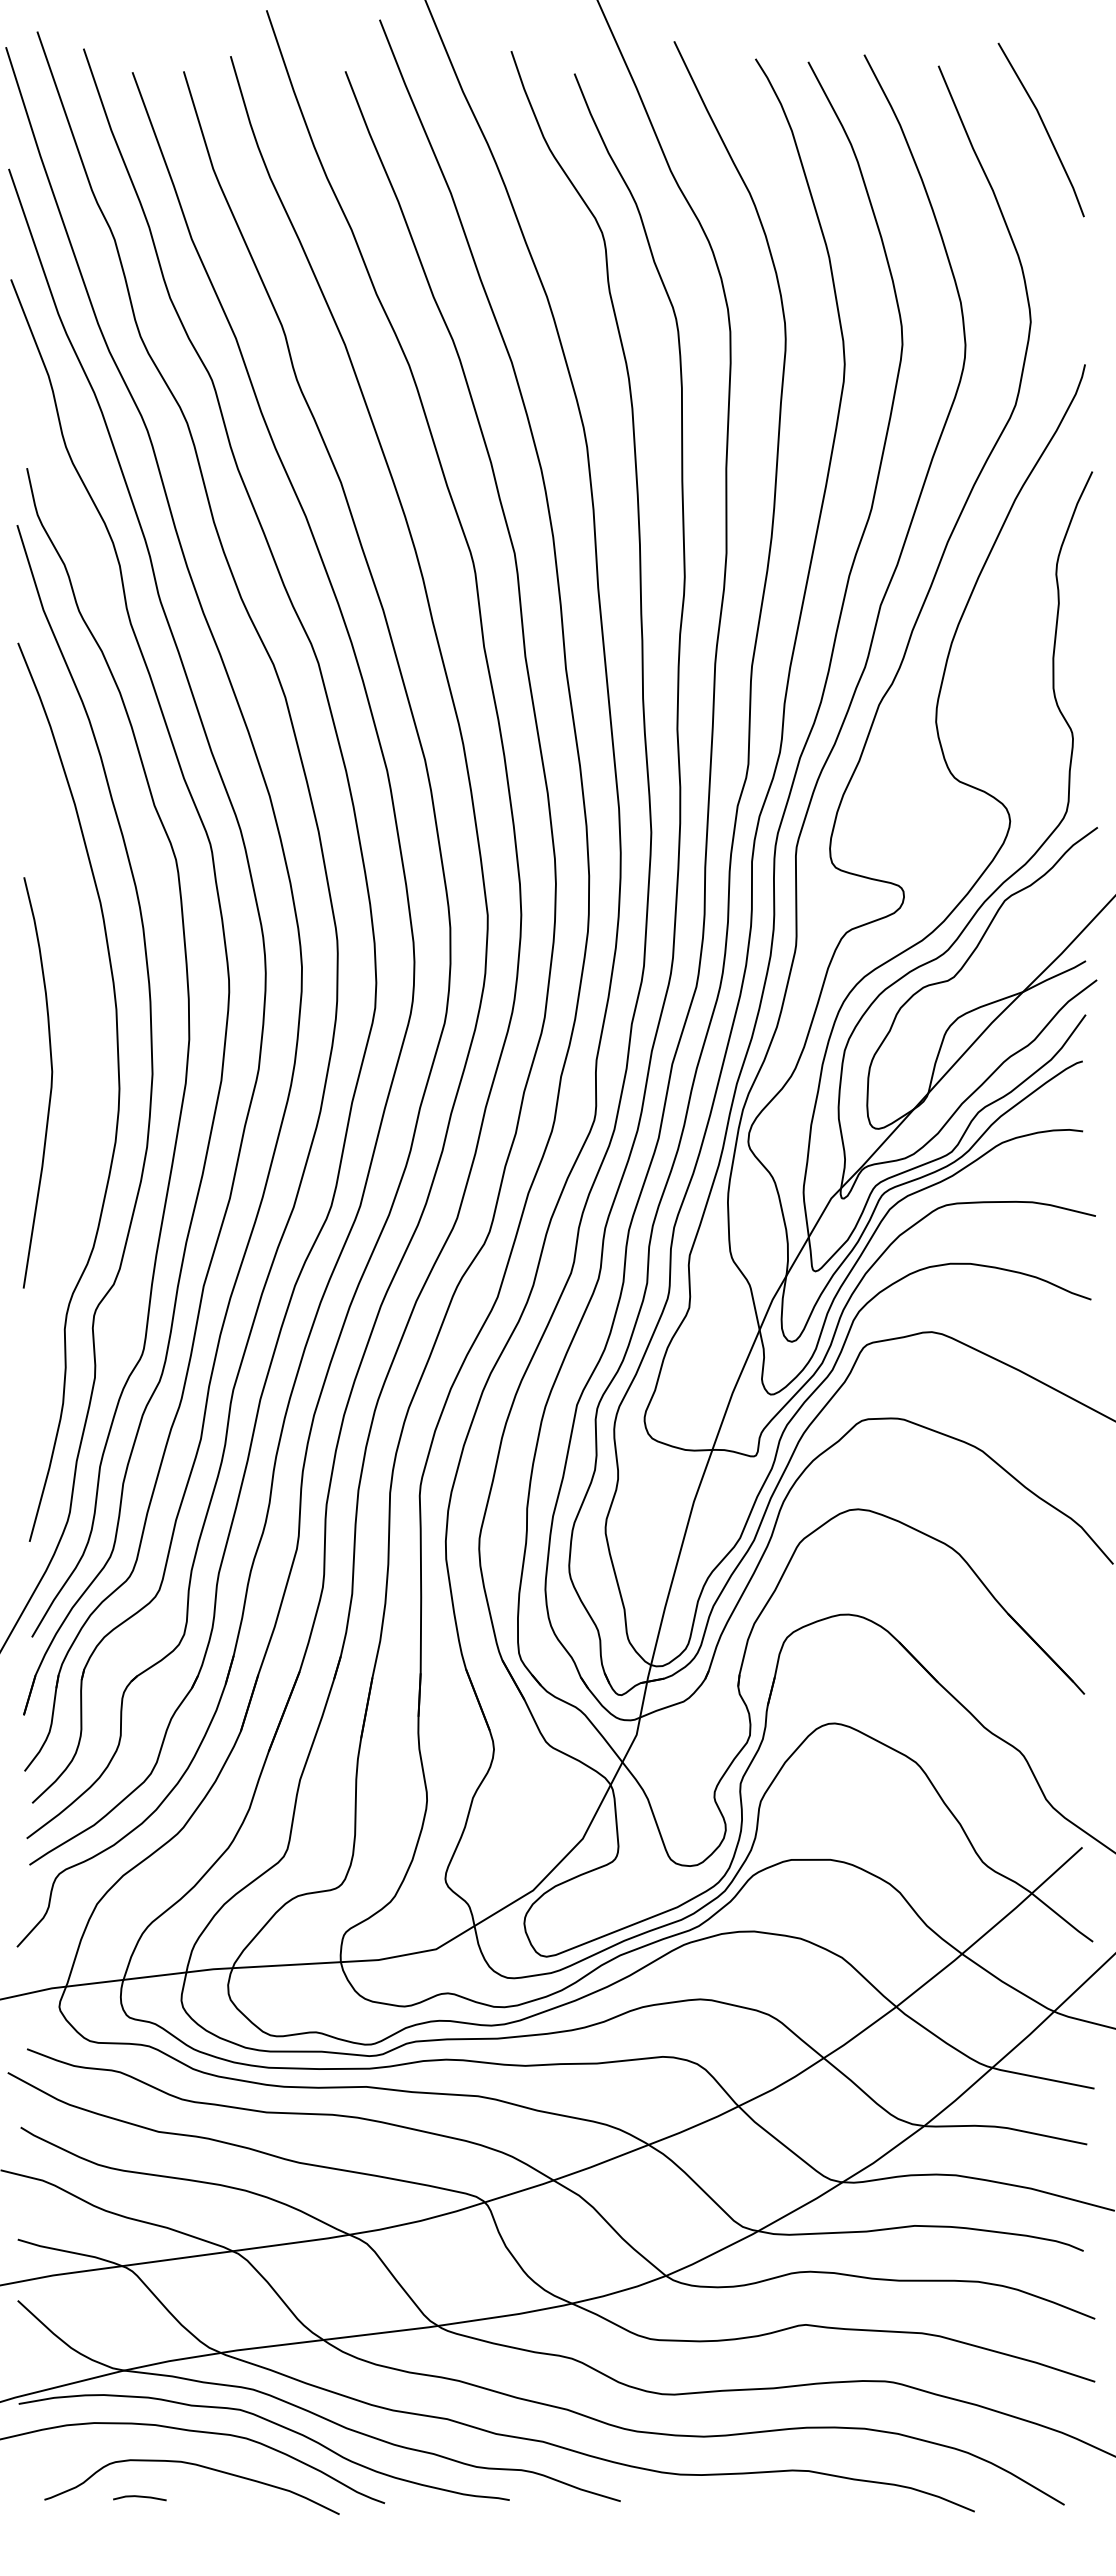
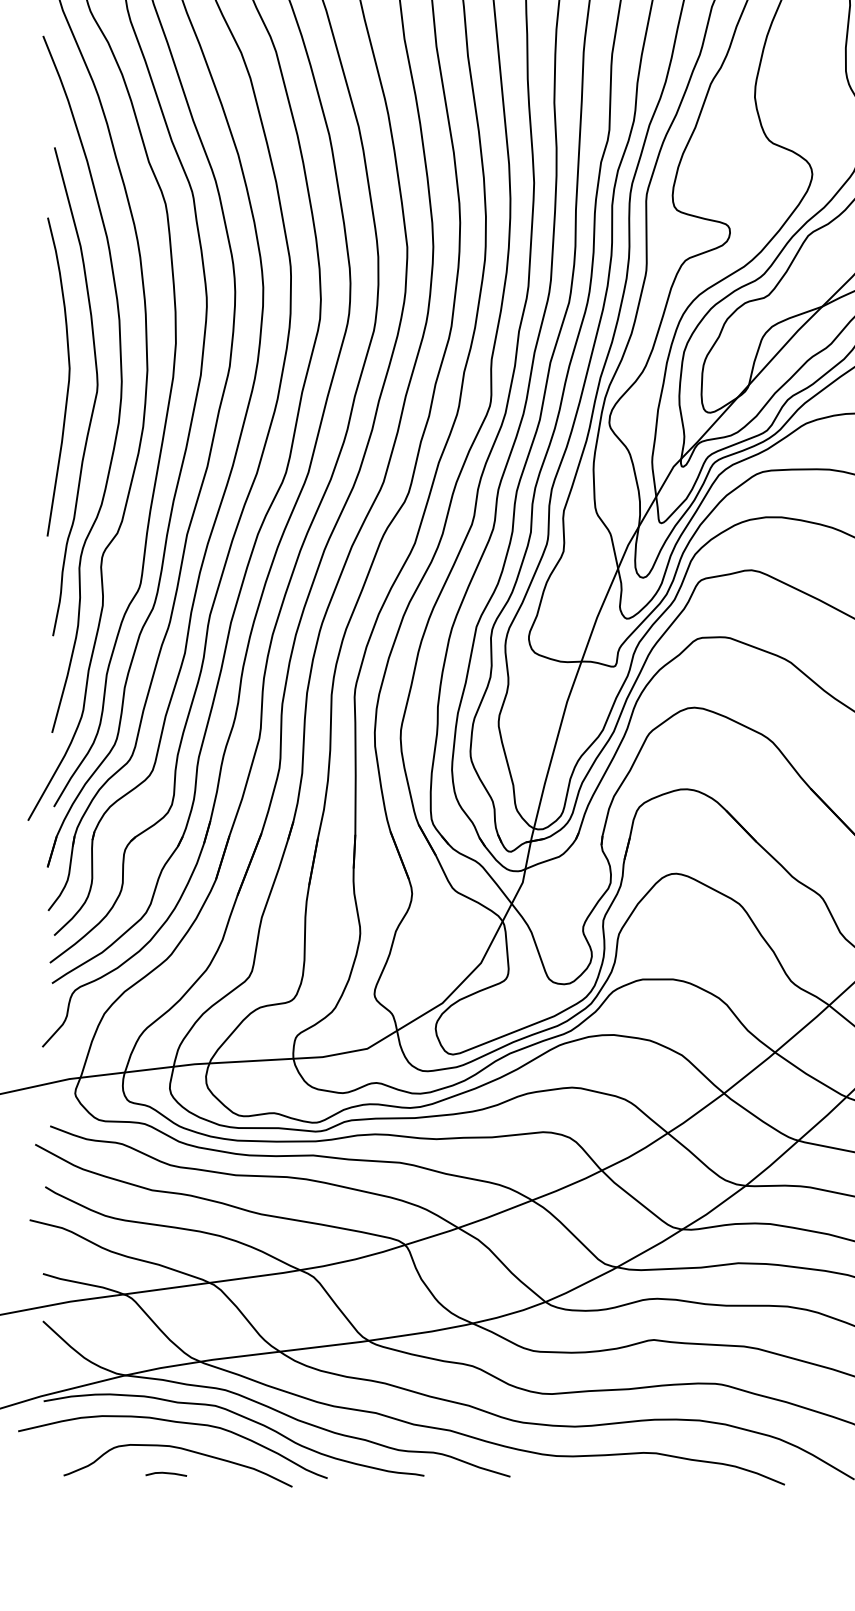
curve: (85, 1106) -> (95, 395), added
line: (139, 2497) -> (166, 1473), moved

